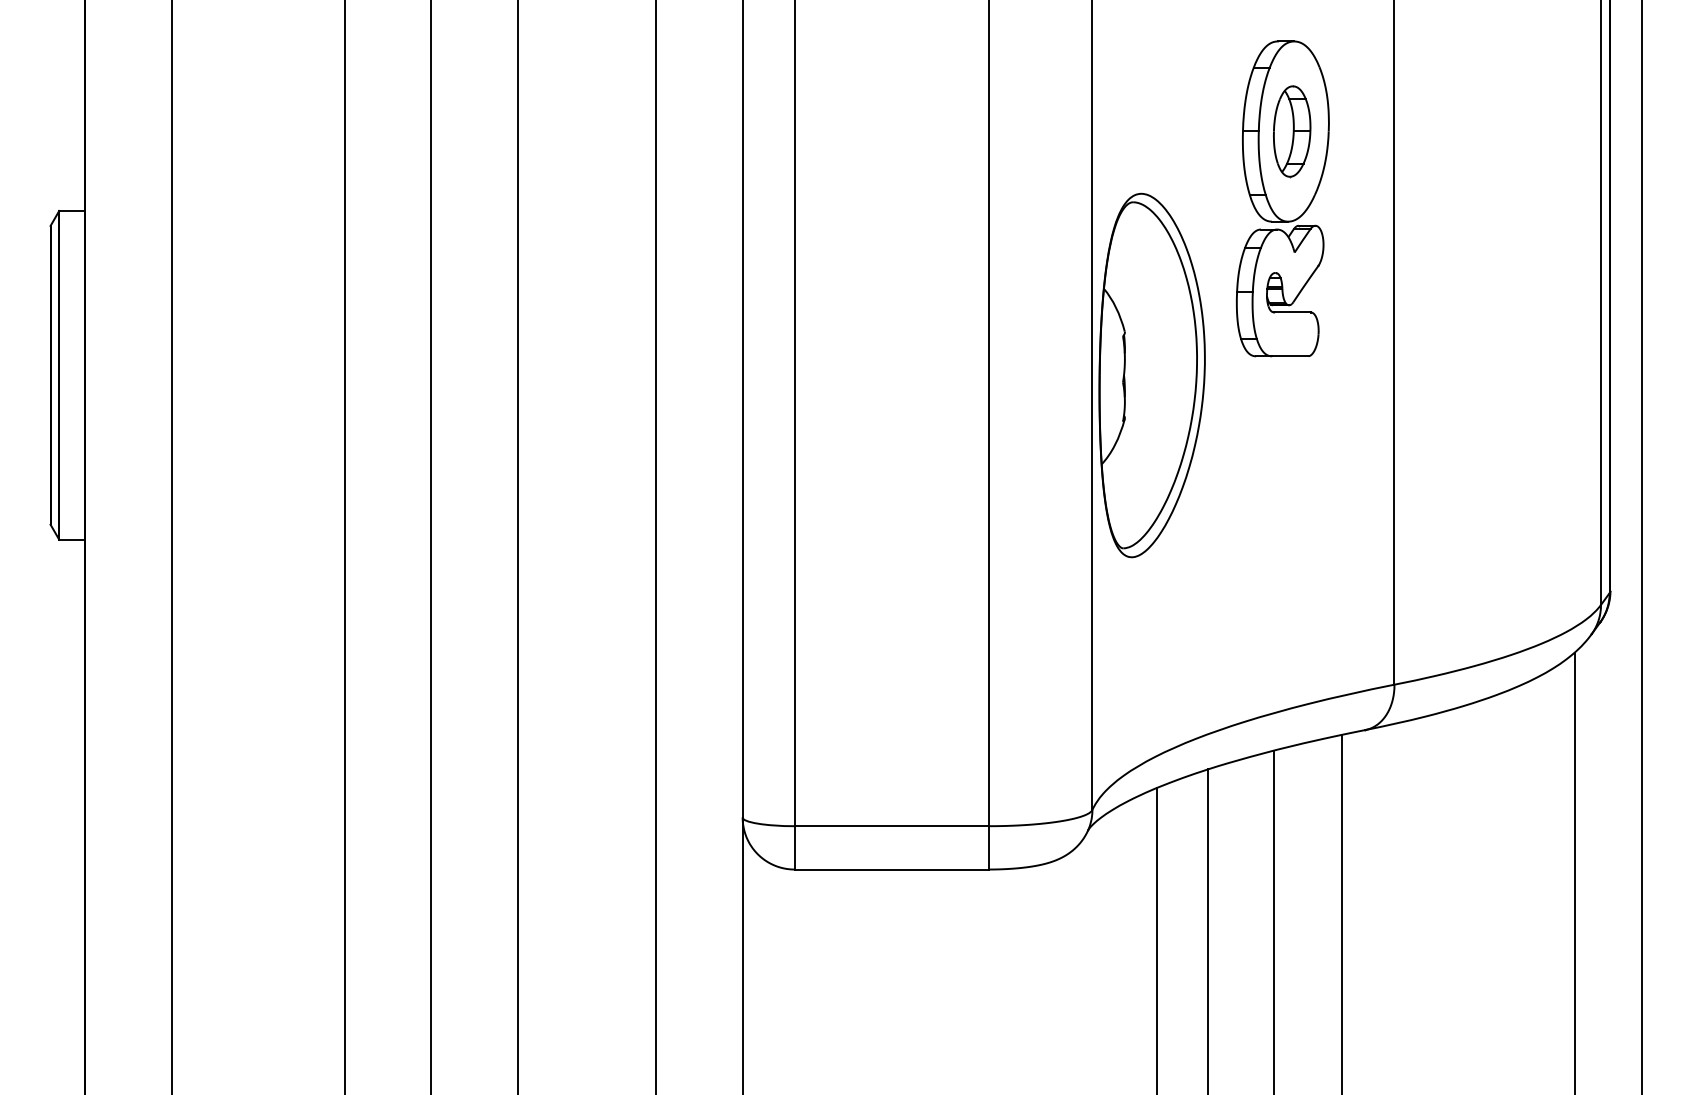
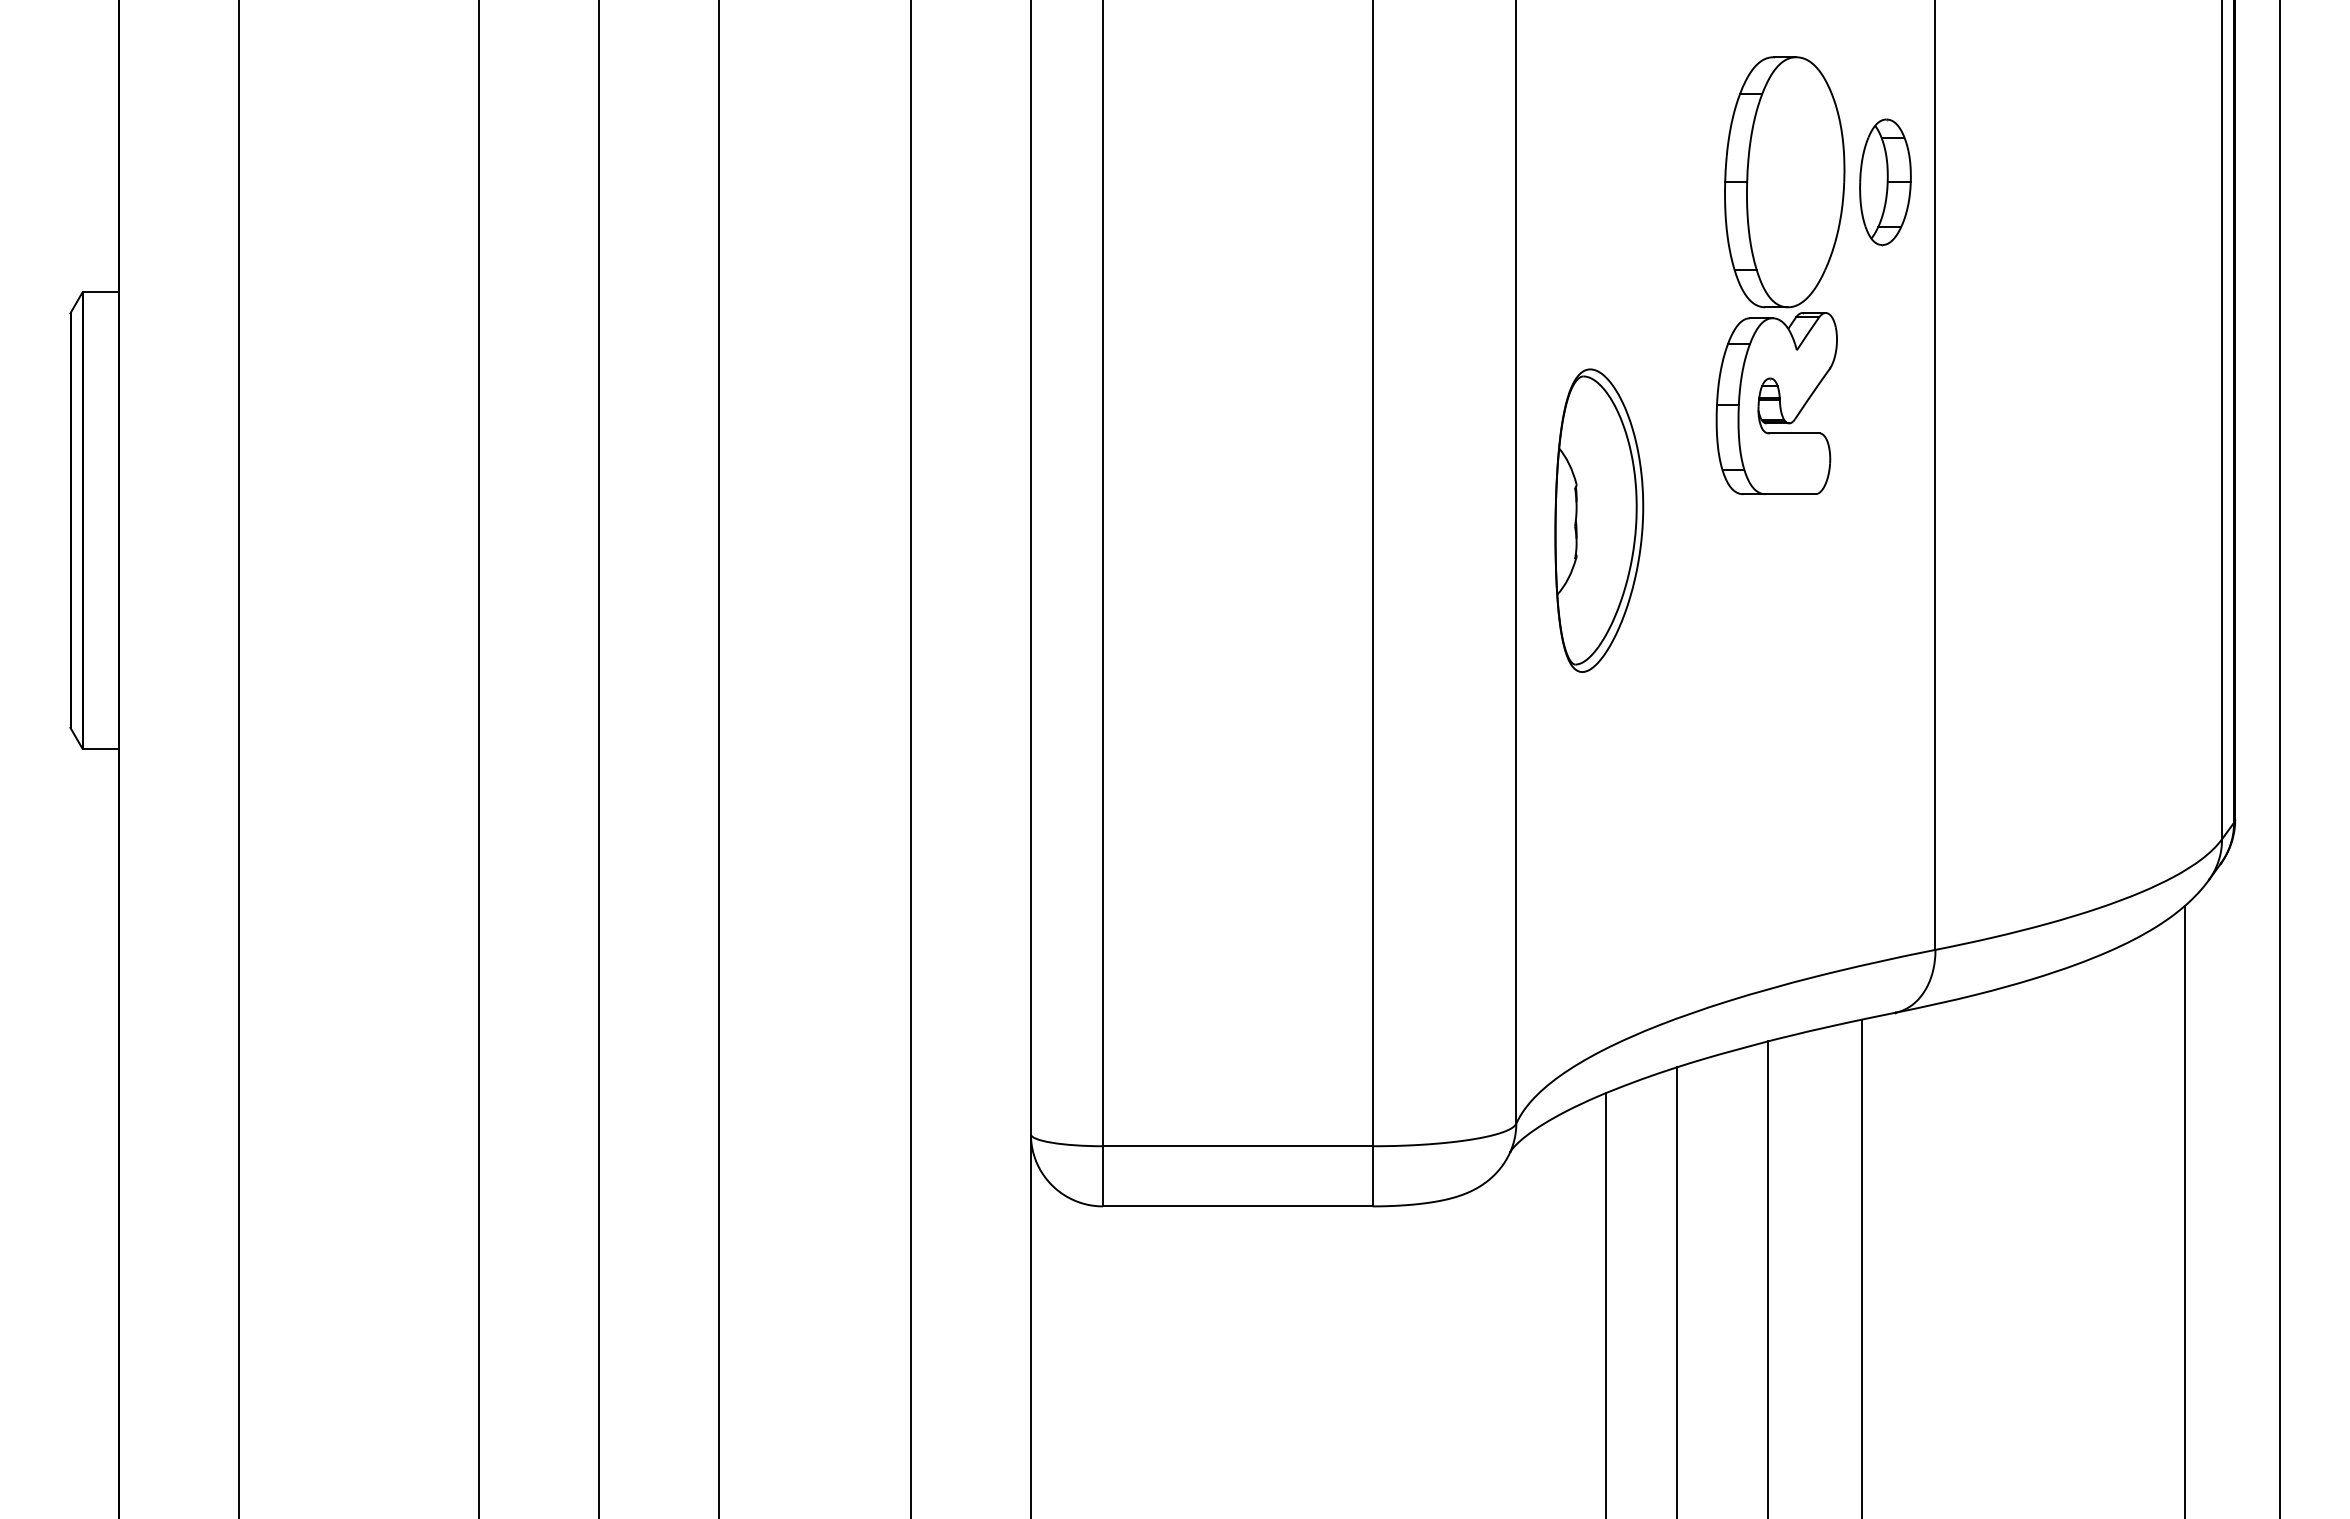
part: (1292, 131) -> (1885, 182), moved
part: (1152, 375) -> (1599, 520), size x0.6

